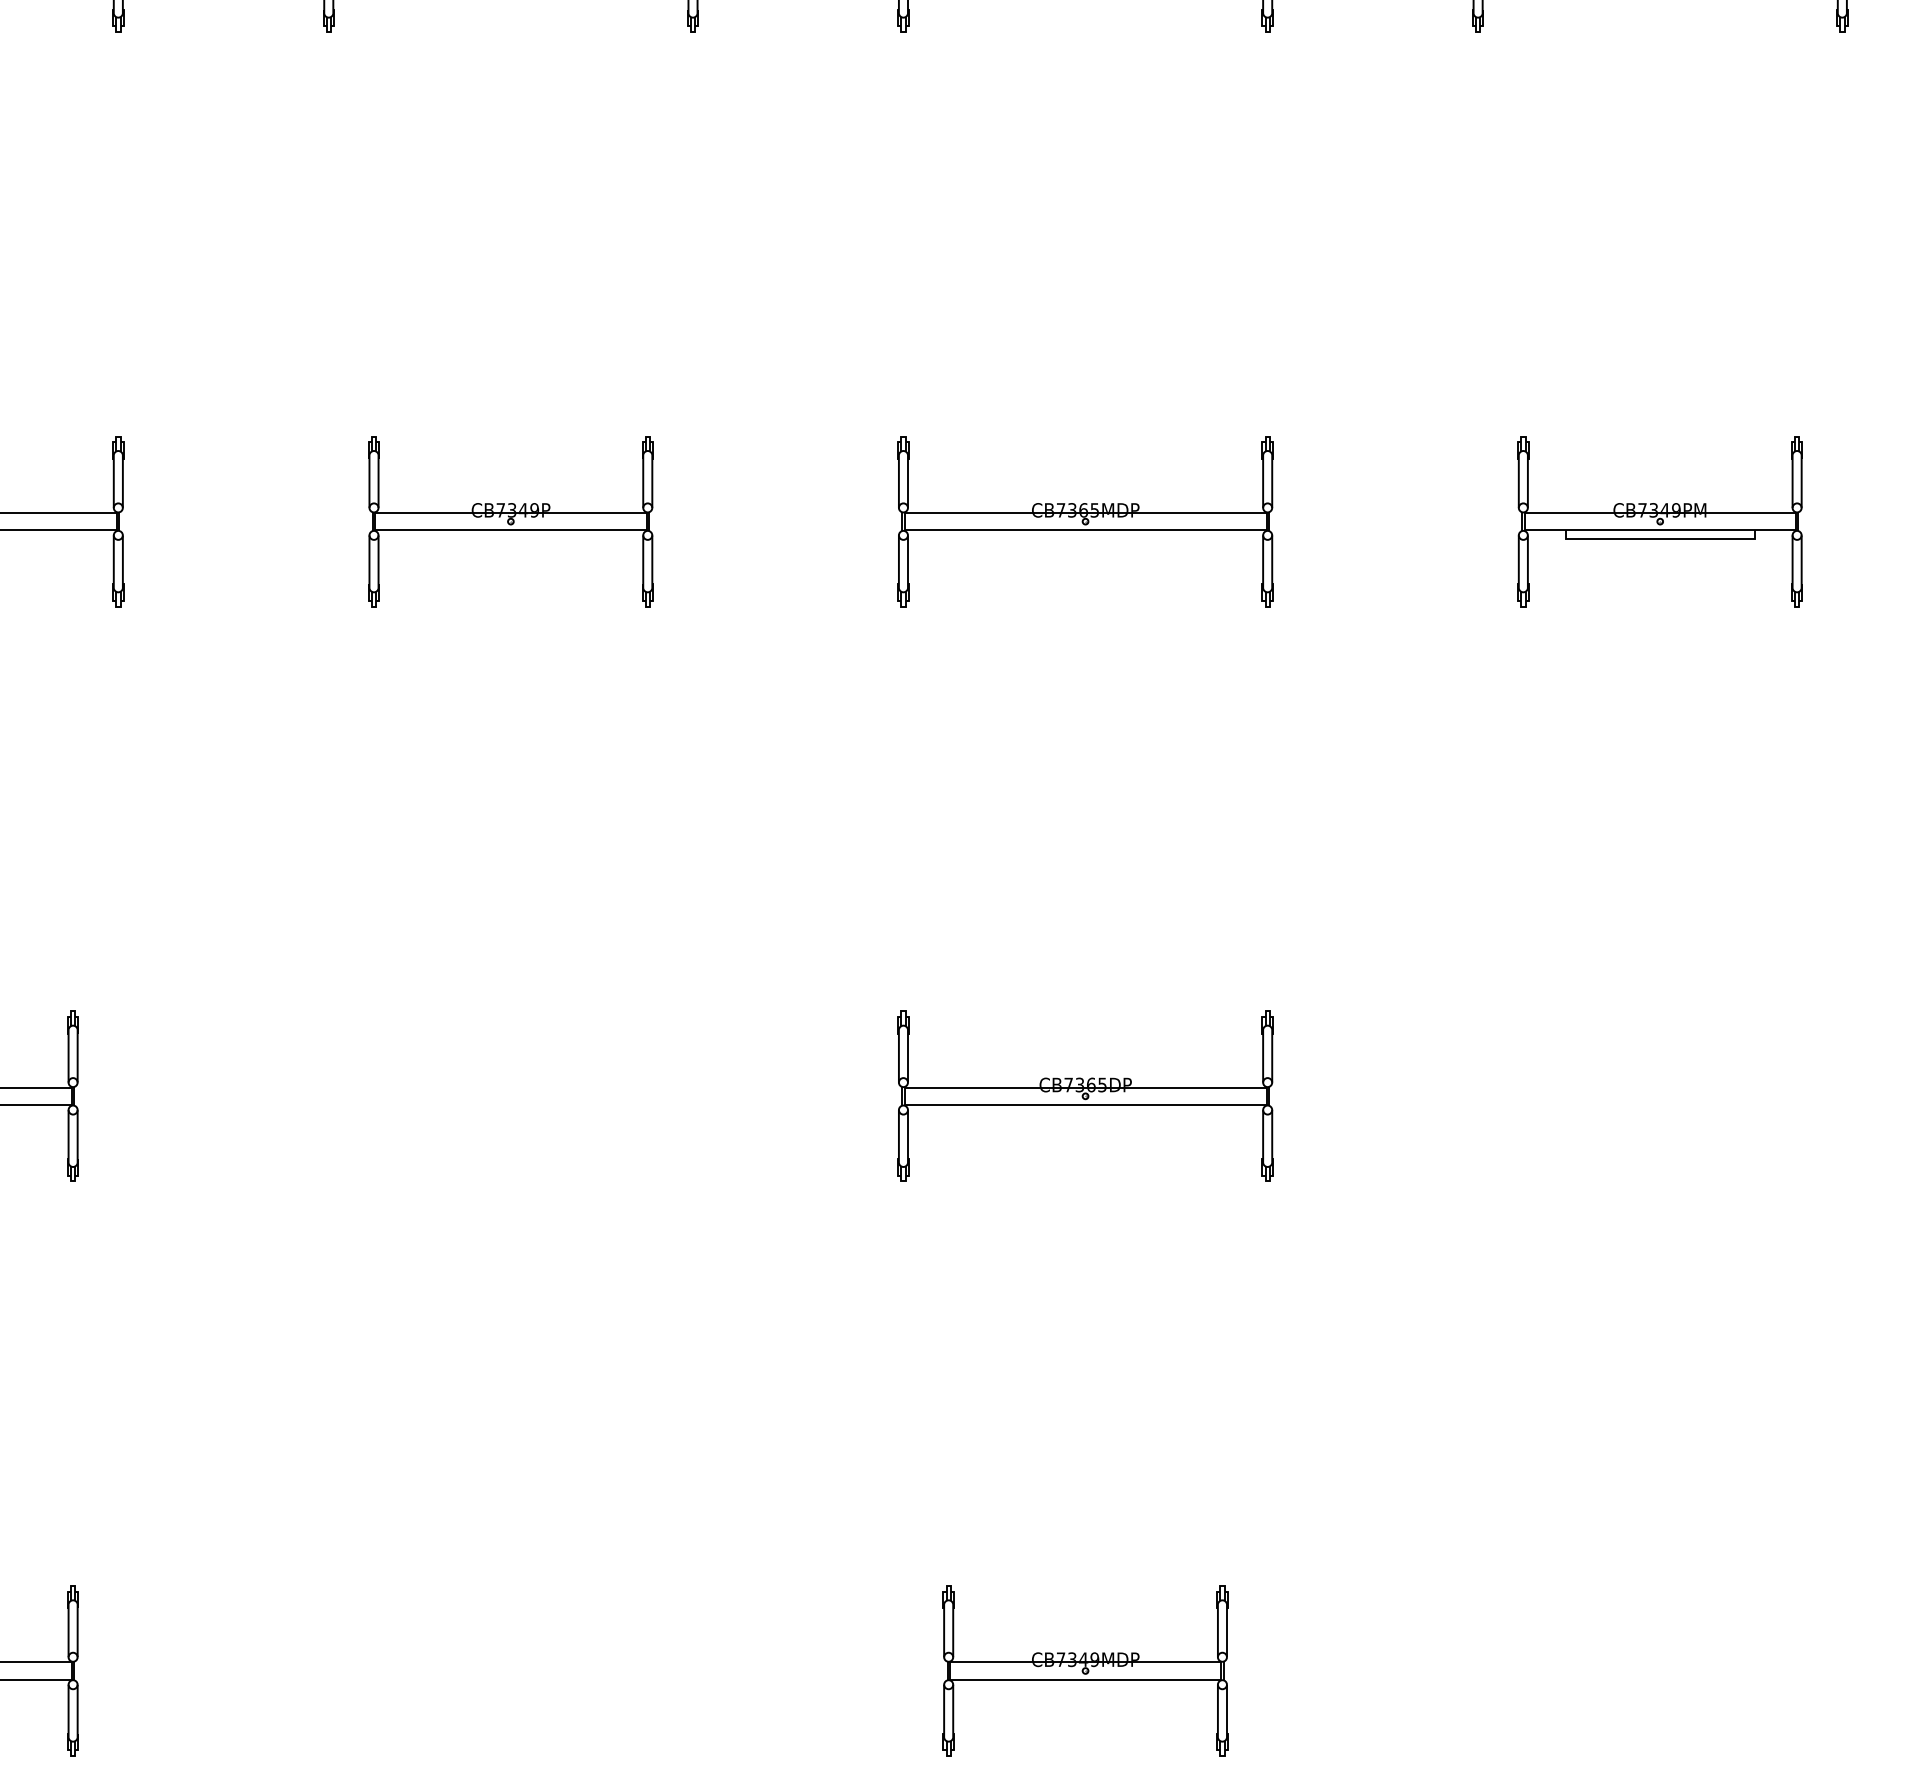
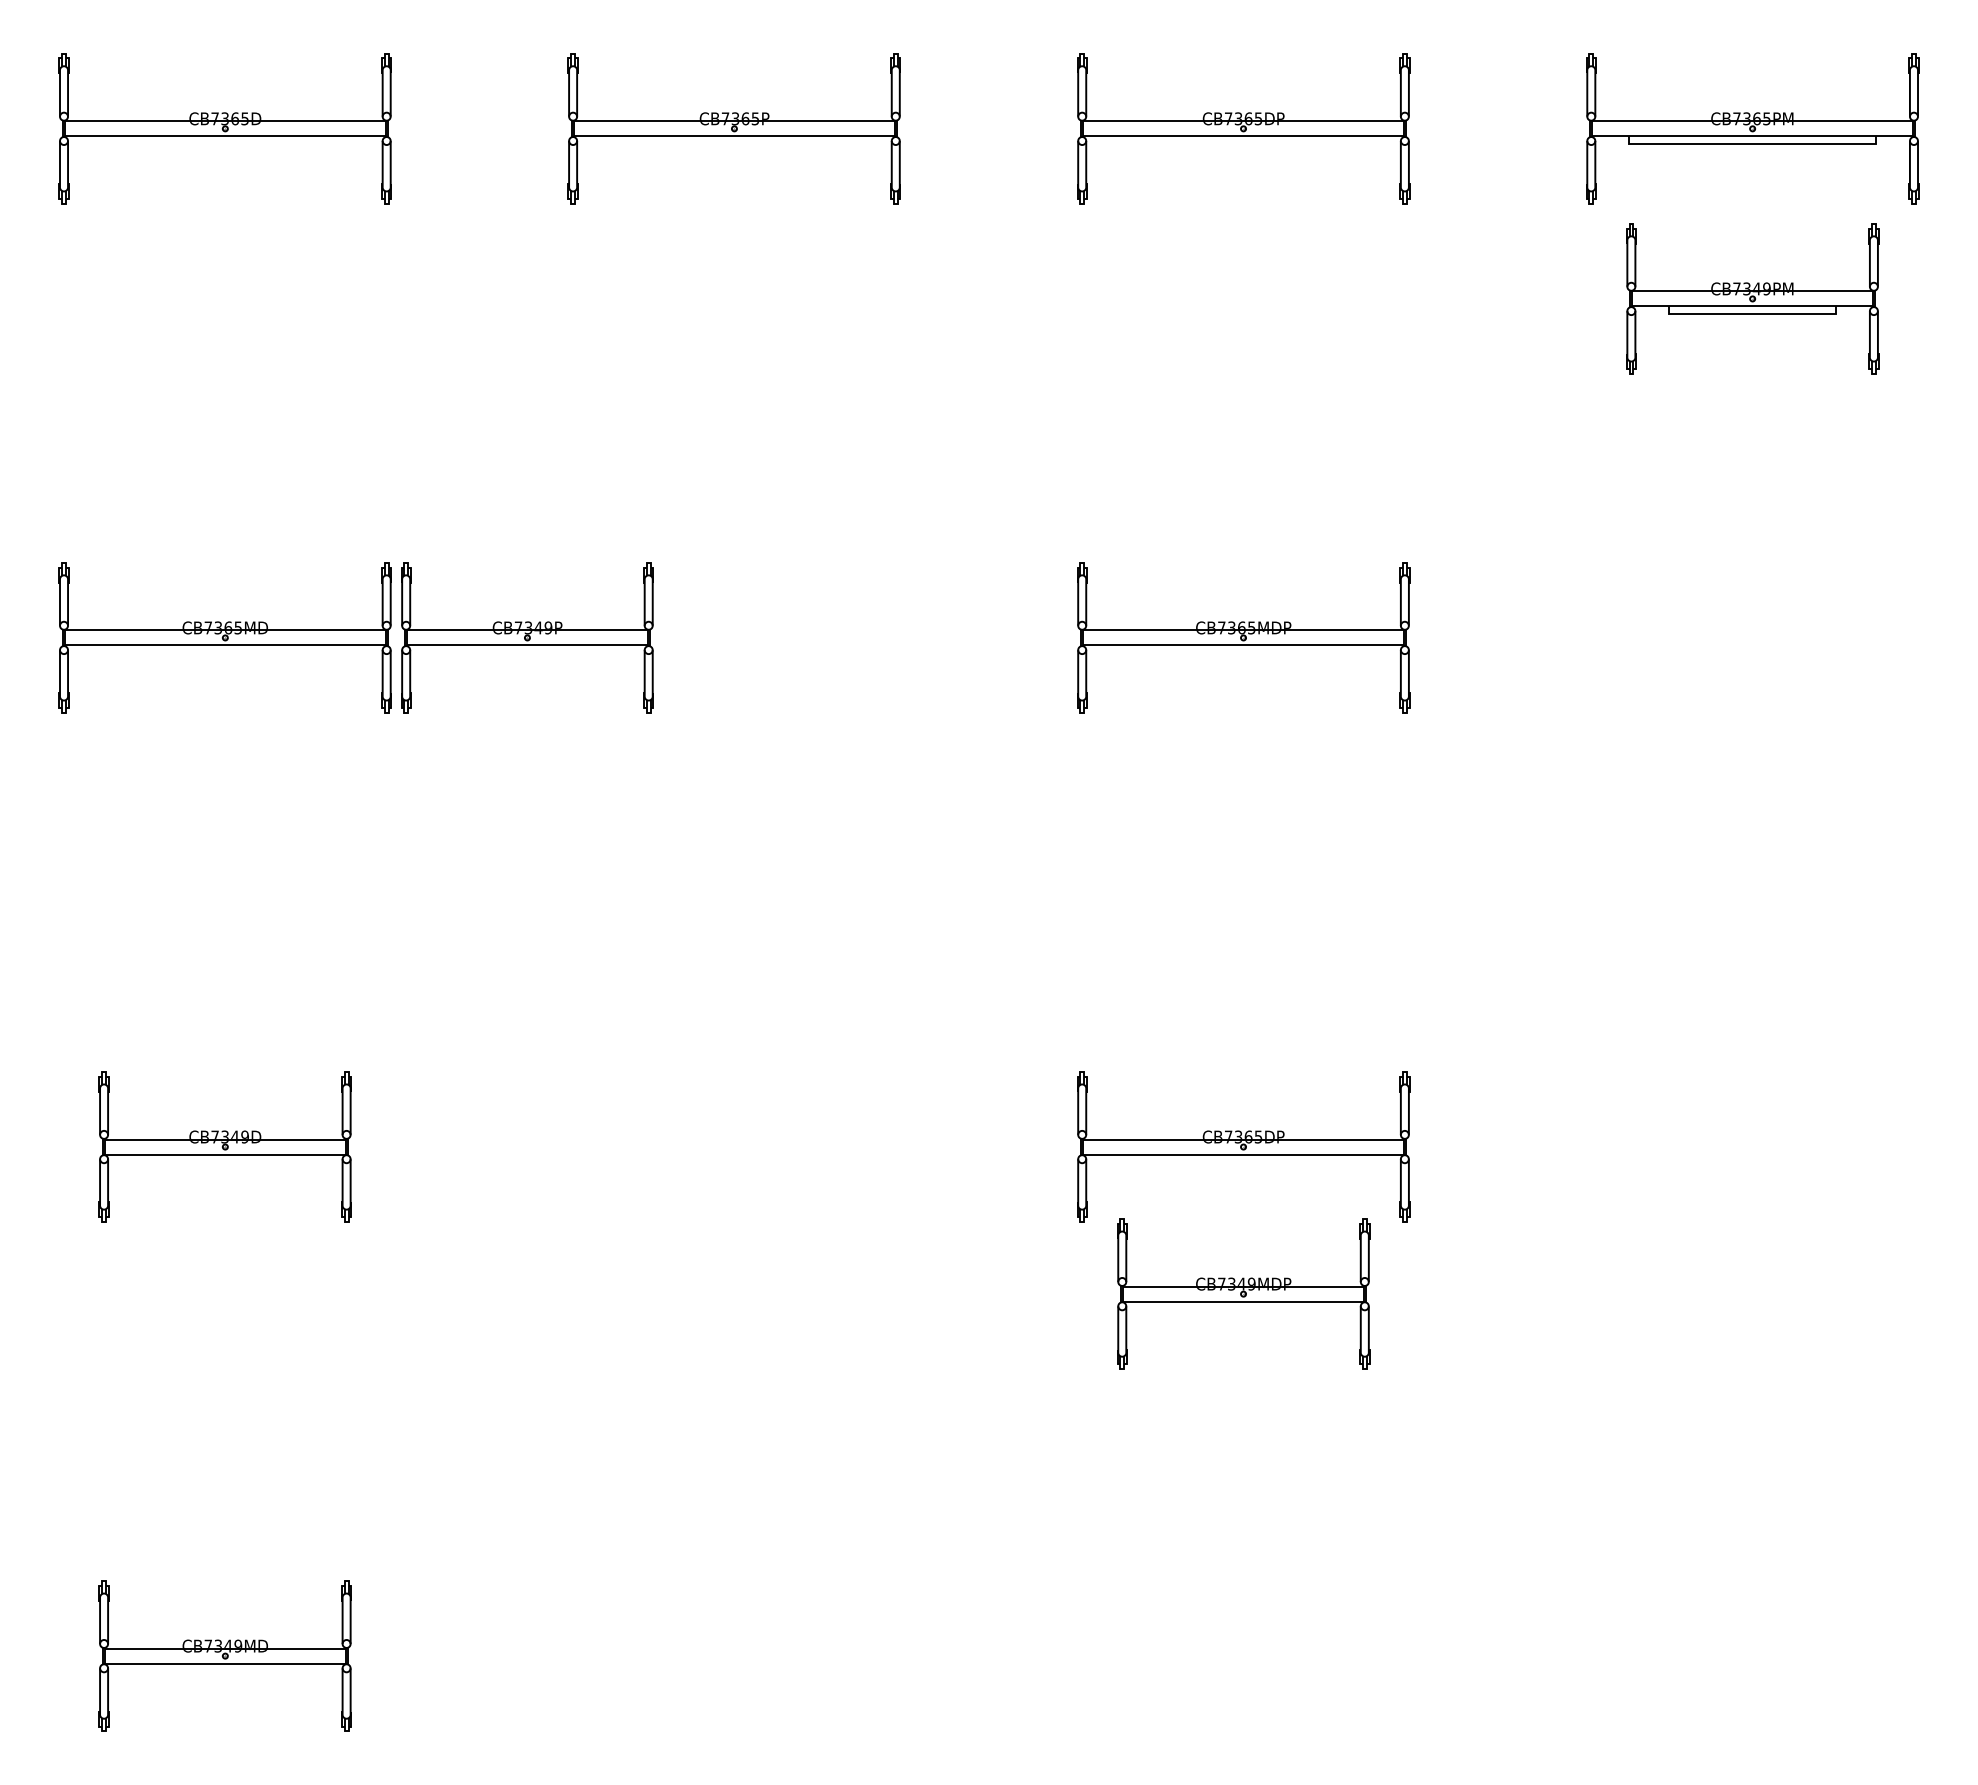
part: (510, 521) -> (527, 637), moved
part: (1660, 521) -> (1752, 298), moved
part: (1085, 1670) -> (1243, 1293), moved

